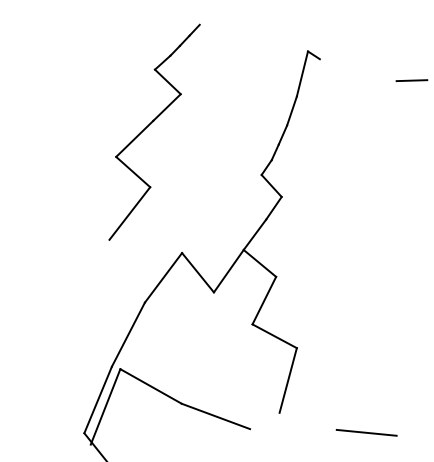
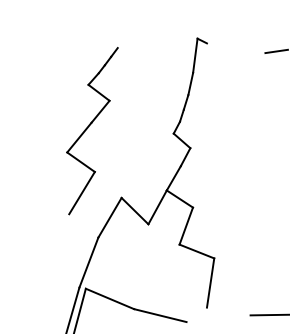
part: (149, 125) -> (89, 126), moved

